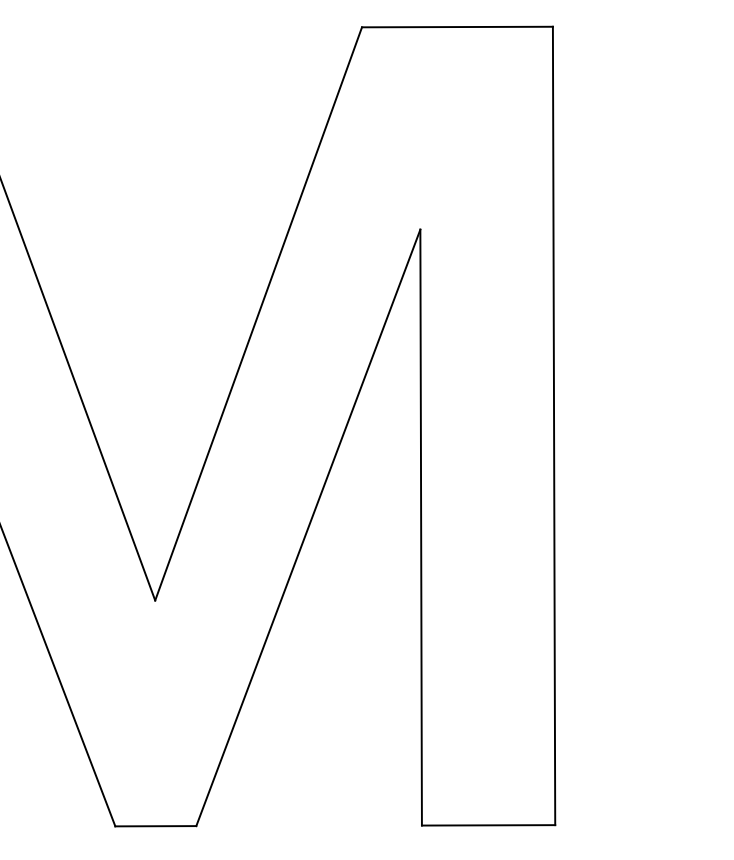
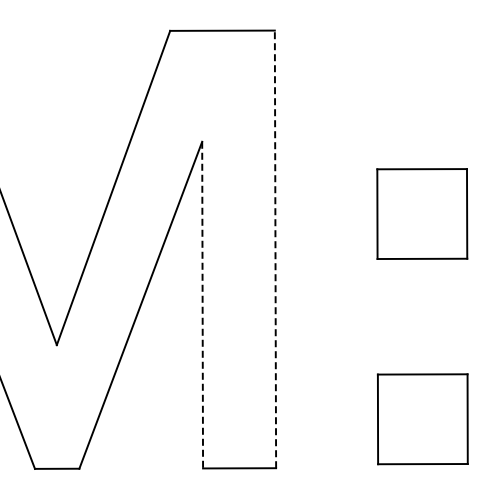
line: (554, 426) -> (275, 249), solid -> dashed
line: (420, 528) -> (202, 305), solid -> dashed

